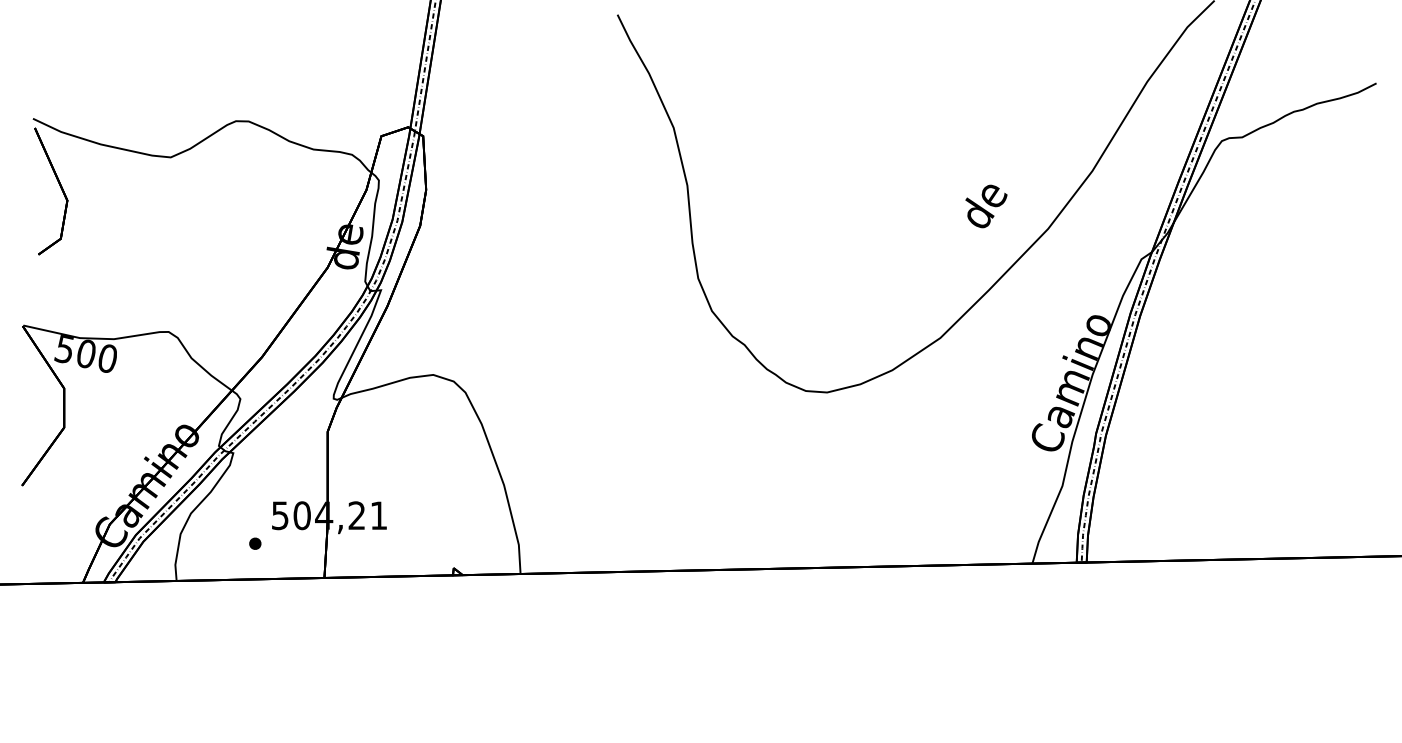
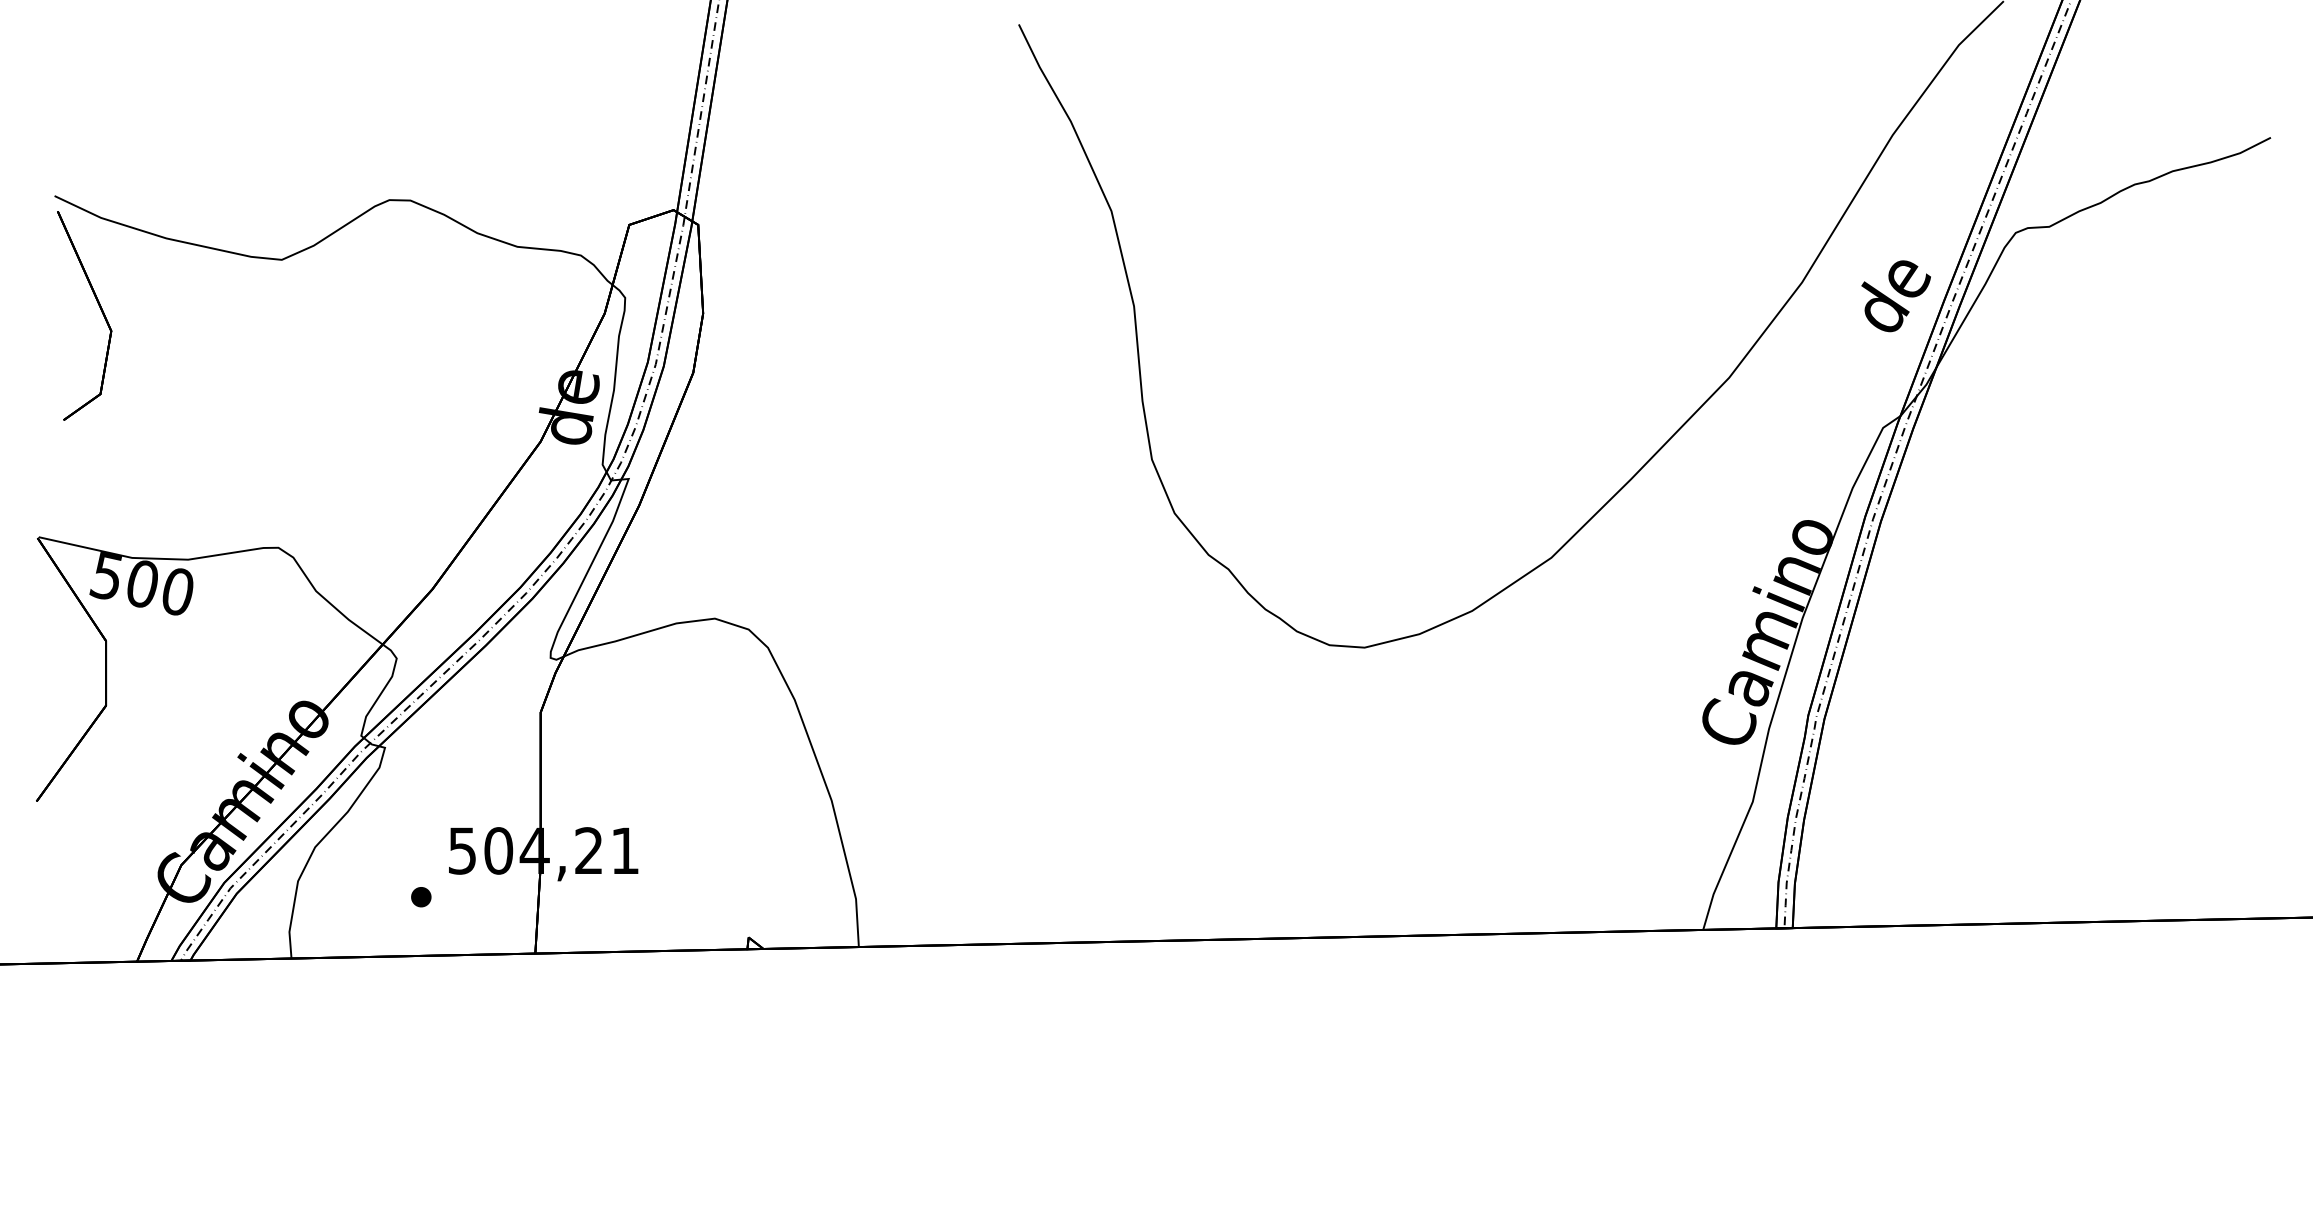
text: (986, 206) -> (1896, 296), moved

